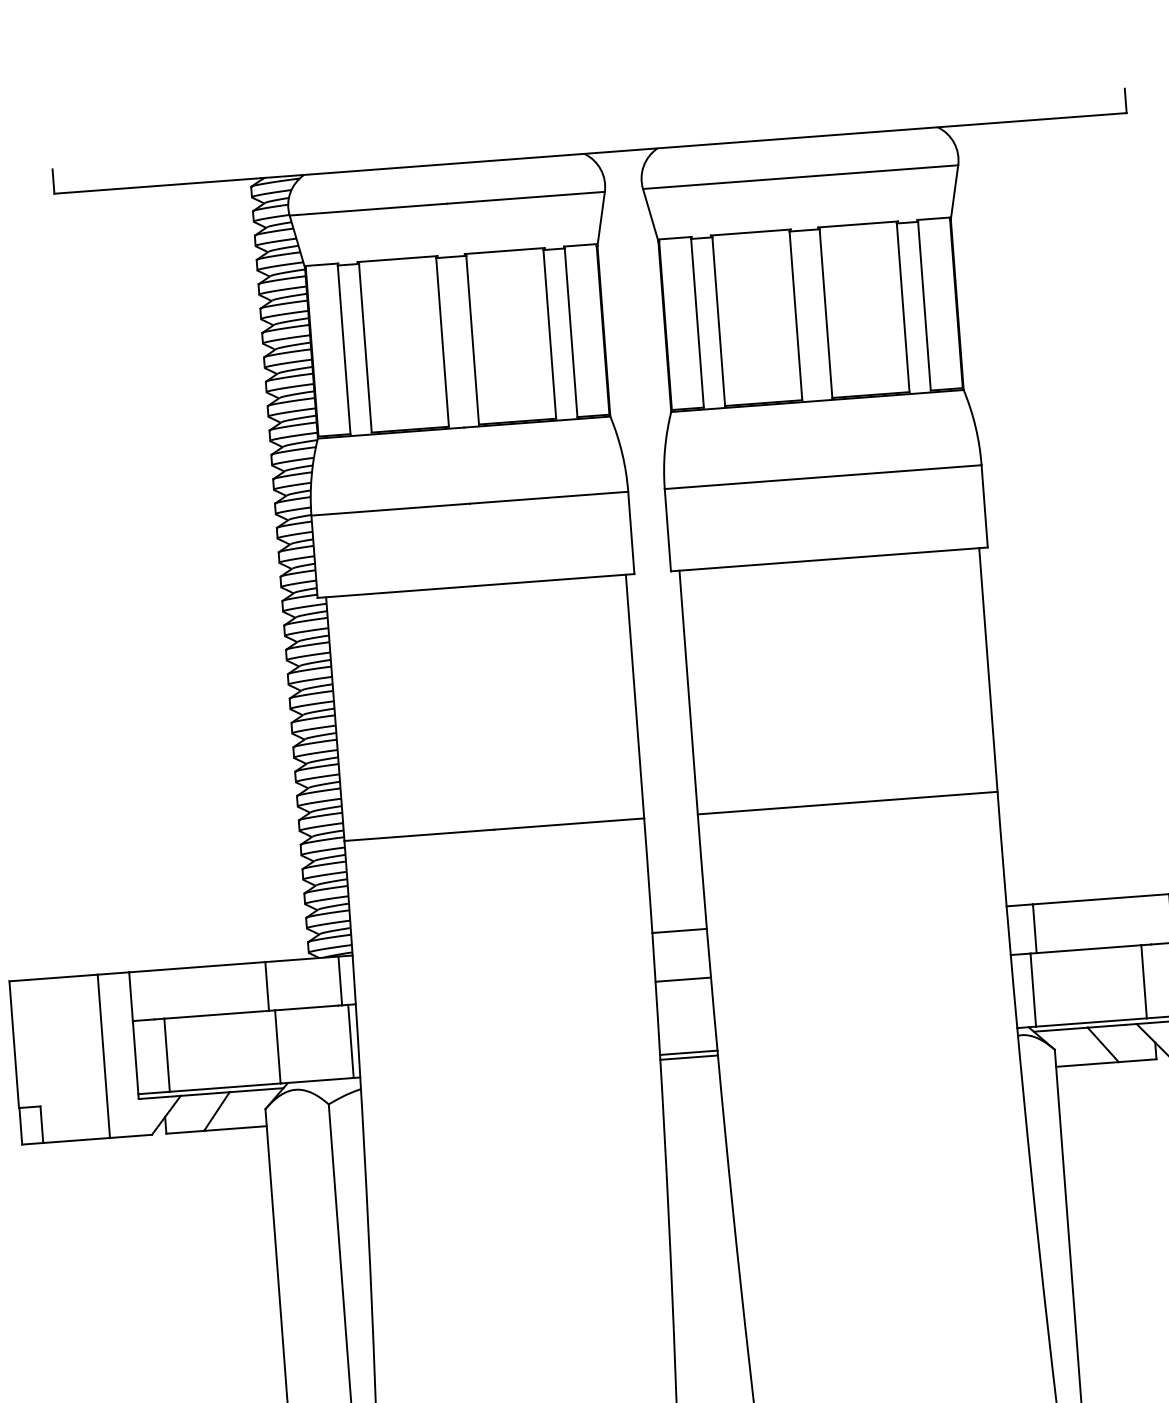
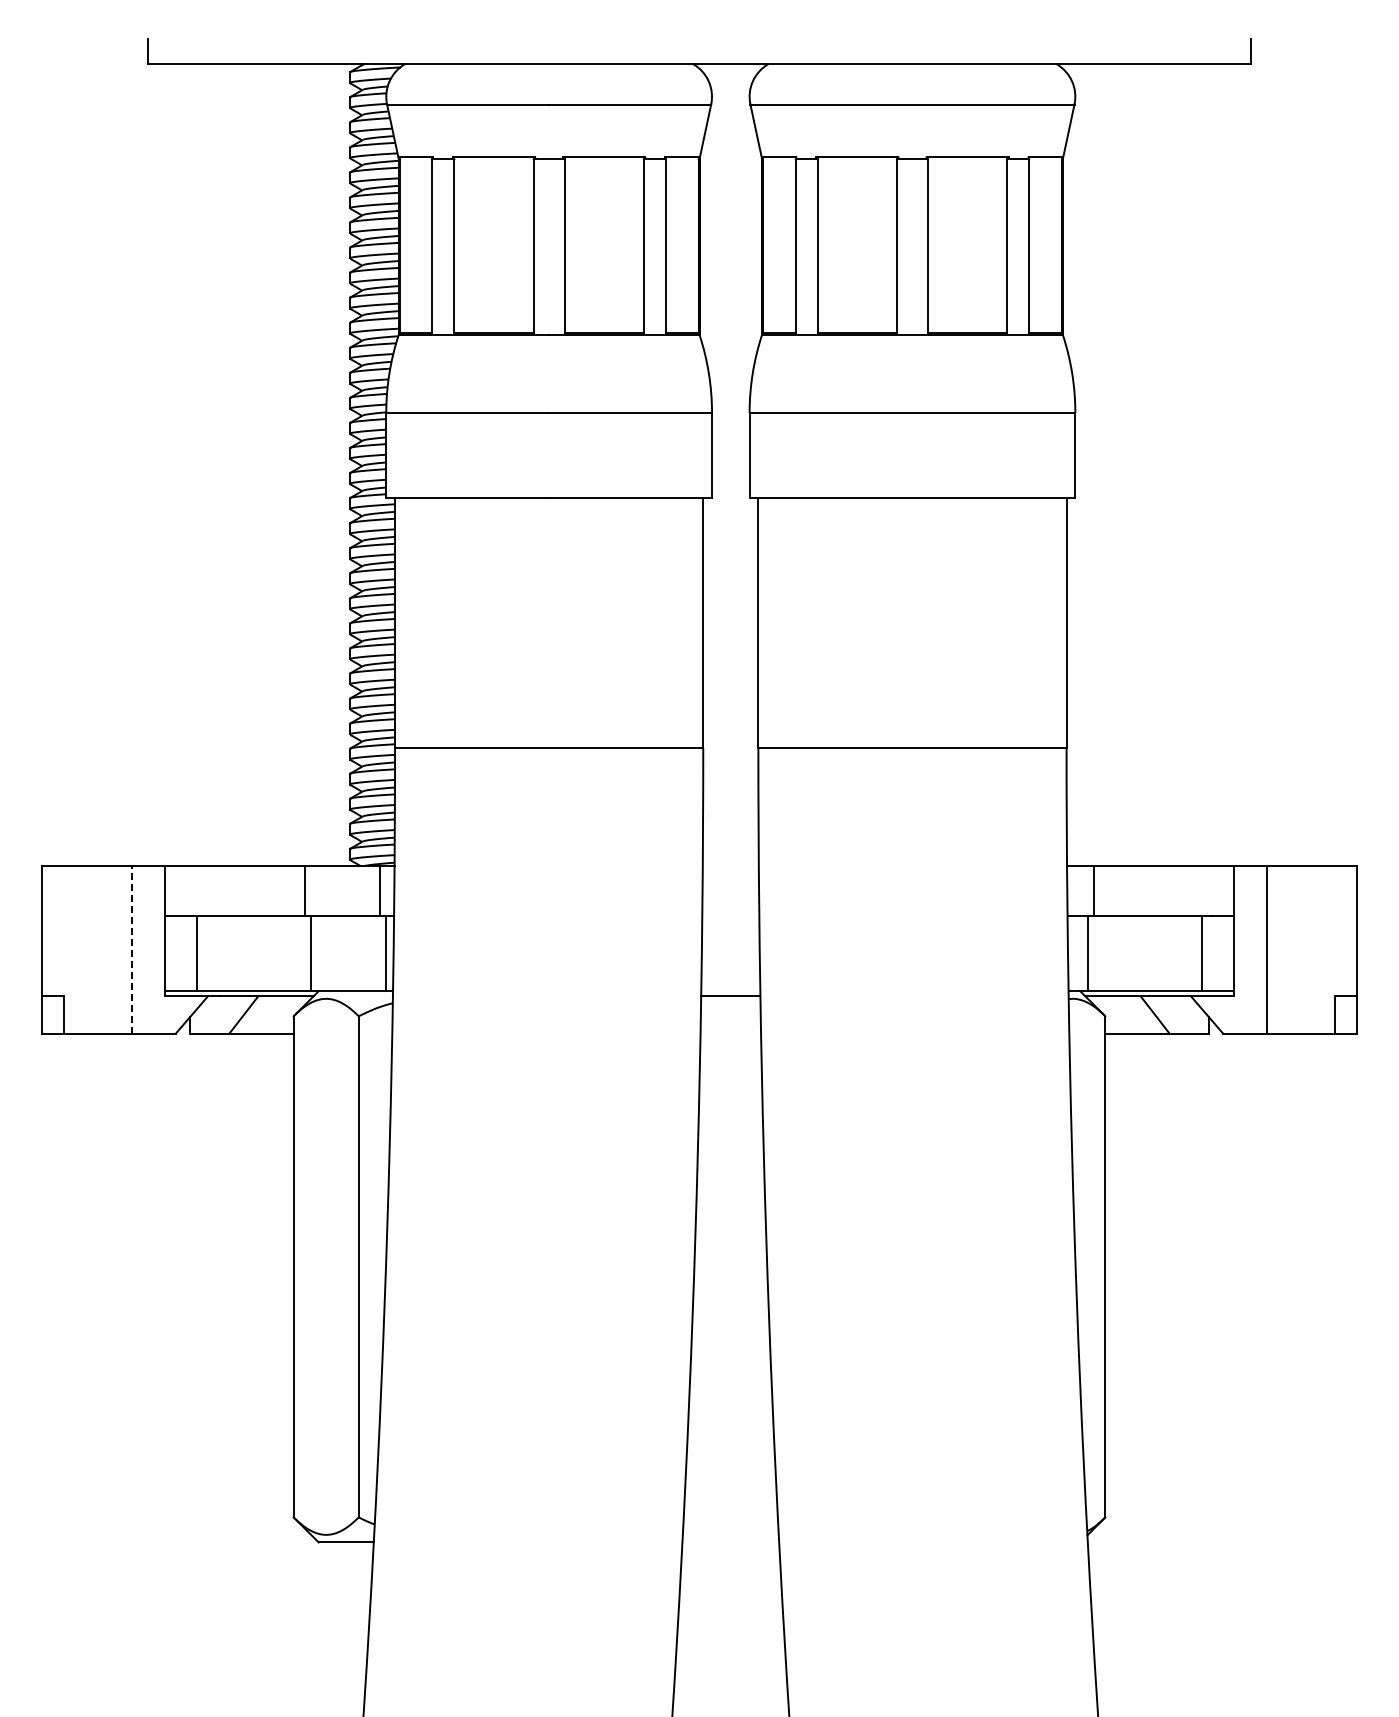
line: (679, 930) -> (730, 865), removed
line: (683, 980) -> (730, 916), removed
line: (688, 1053) -> (730, 991), removed
line: (103, 1055) -> (132, 949), solid -> dashed

